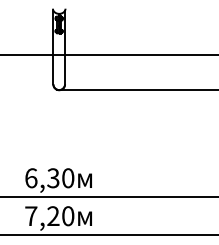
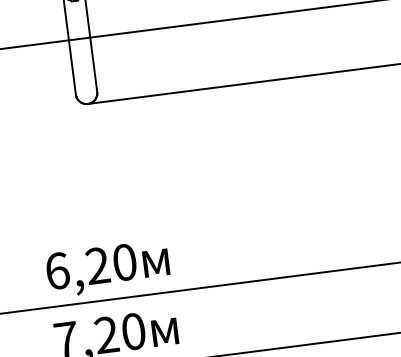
text: (53, 178) -> (98, 266), 6,30 -> 6,20

